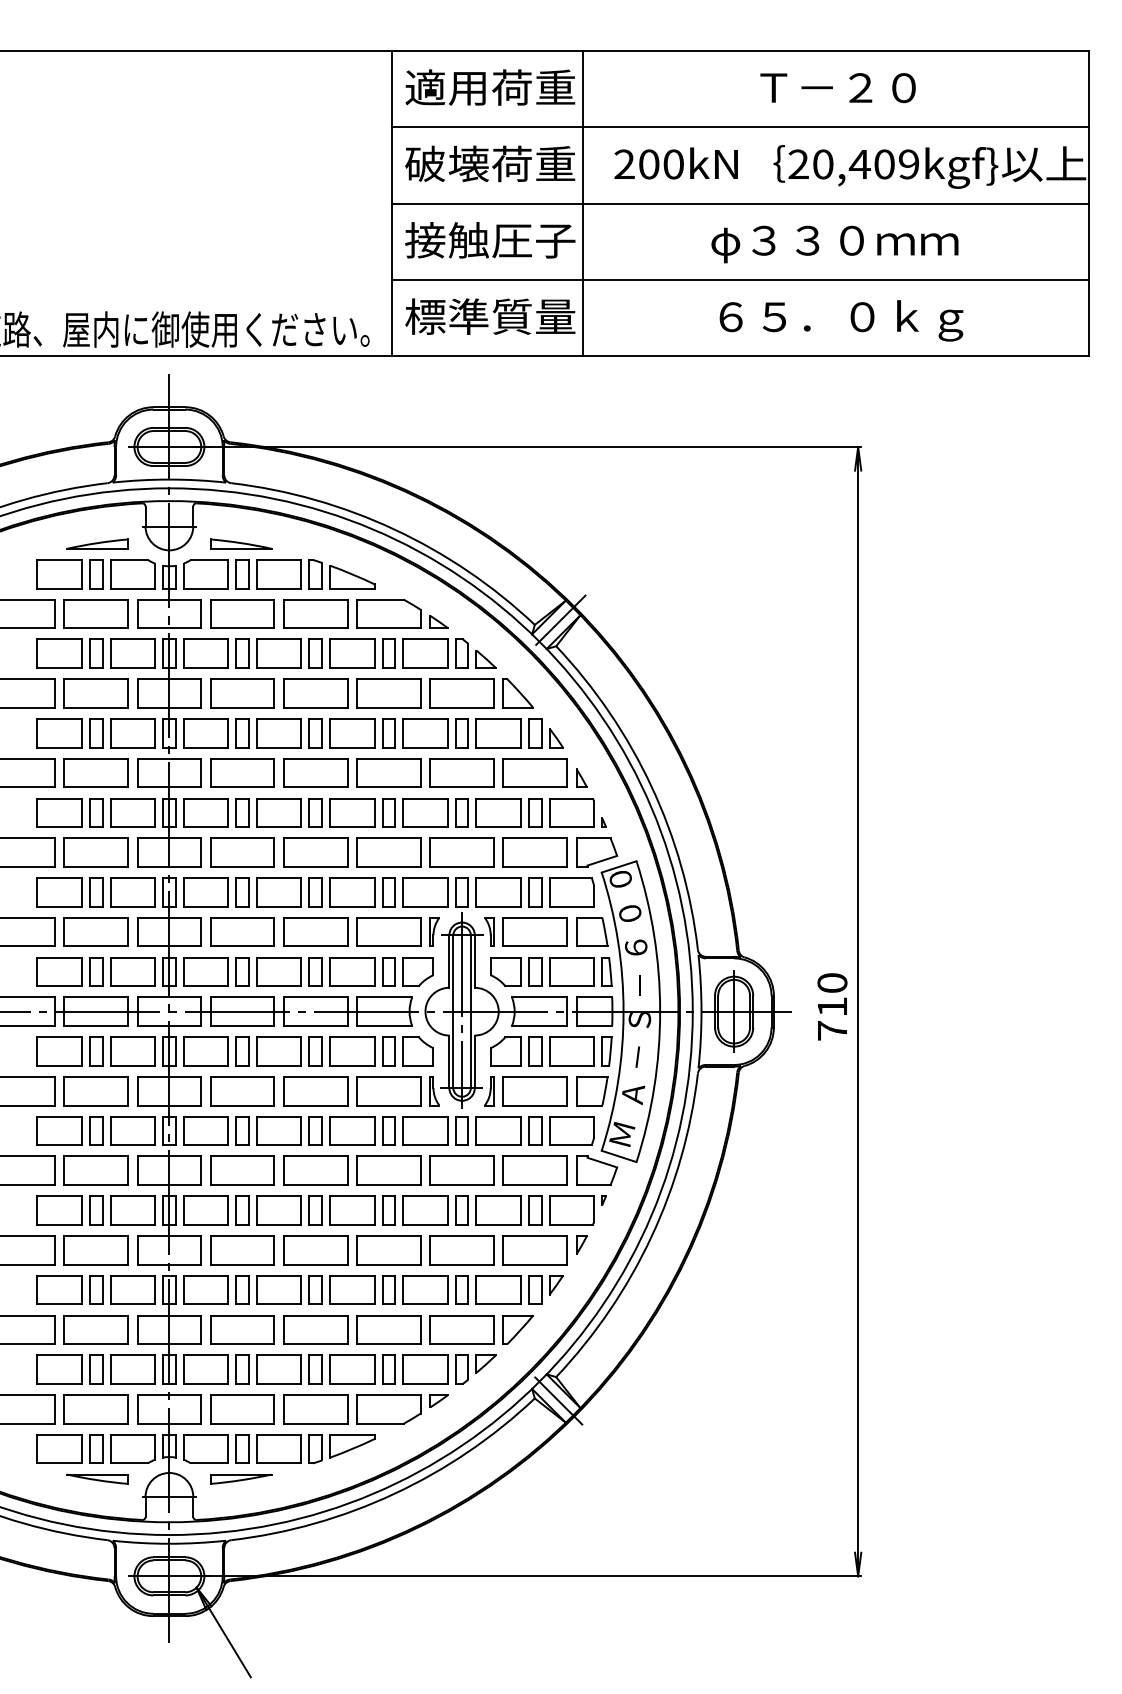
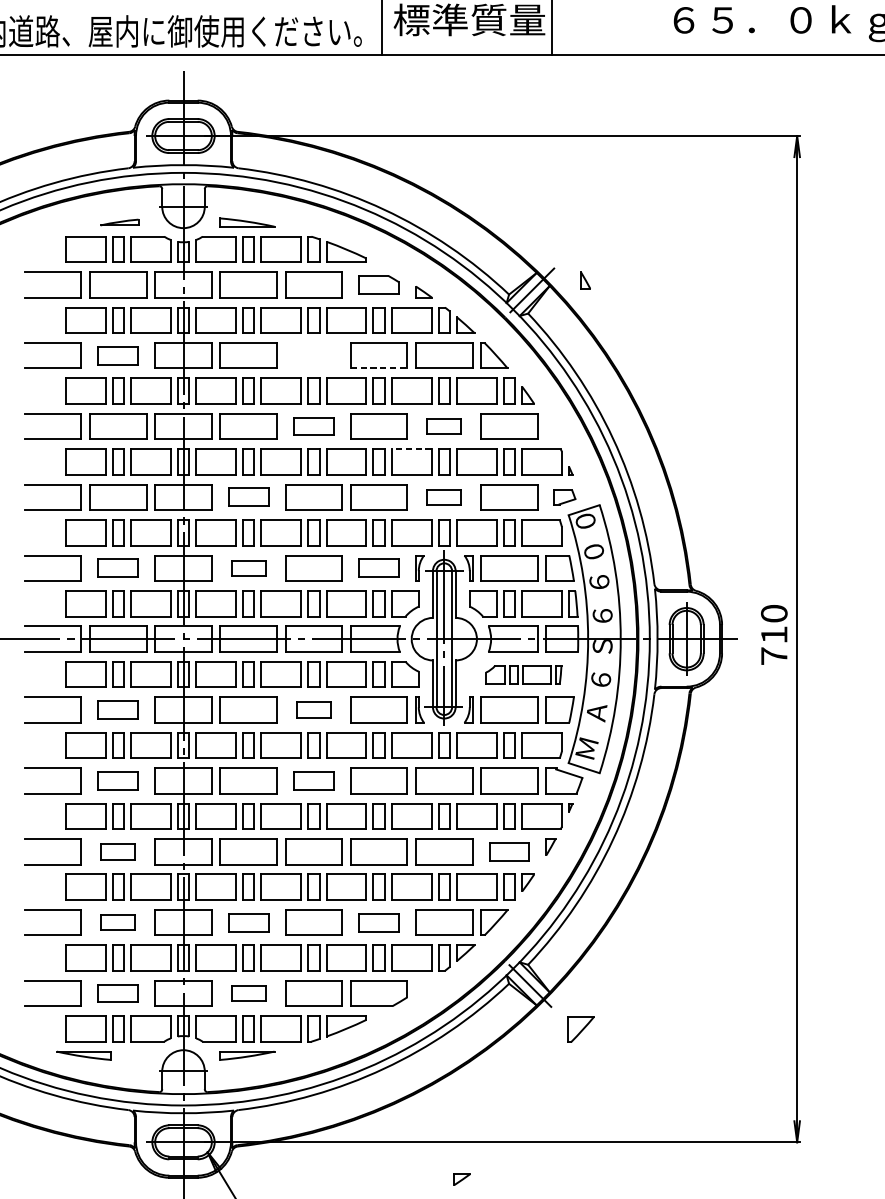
part: (97, 543) -> (119, 222), size x0.7
part: (388, 613) -> (378, 284), size x0.7
part: (95, 693) -> (117, 355), size x0.7
part: (315, 693) -> (313, 355), removed
line: (388, 707) -> (378, 368), solid -> dashed
part: (315, 772) -> (313, 426), size x0.7
part: (461, 772) -> (443, 426), size x0.6
part: (581, 777) -> (585, 279), moved
line: (425, 798) -> (411, 449), solid -> dashed
part: (242, 852) -> (248, 497), size x0.7
part: (461, 852) -> (443, 497), size x0.6
part: (597, 852) -> (564, 497), size x0.6
part: (95, 931) -> (117, 567), size x0.7
part: (242, 931) -> (248, 567), size x0.6
part: (388, 931) -> (378, 567), size x0.7
text: (639, 985) -> (602, 615), － -> ６
part: (551, 1051) -> (523, 674), size x0.7
text: (638, 1056) -> (601, 679), － -> ６
part: (95, 1091) -> (117, 710), size x0.7
part: (315, 1091) -> (313, 710), size x0.6
part: (95, 1170) -> (117, 780), size x0.7
part: (315, 1170) -> (313, 780), size x0.7
part: (95, 1250) -> (117, 851), size x0.6
part: (534, 1250) -> (508, 851), size x0.7
part: (95, 1329) -> (117, 922), size x0.6
part: (242, 1329) -> (248, 922), size x0.7
part: (388, 1329) -> (378, 922), size x0.7
part: (438, 1400) -> (461, 1178), moved
part: (95, 1409) -> (117, 993), size x0.7
part: (242, 1409) -> (248, 993), size x0.6
part: (614, 1449) -> (580, 1029), added
part: (97, 1478) -> (83, 1055), moved

